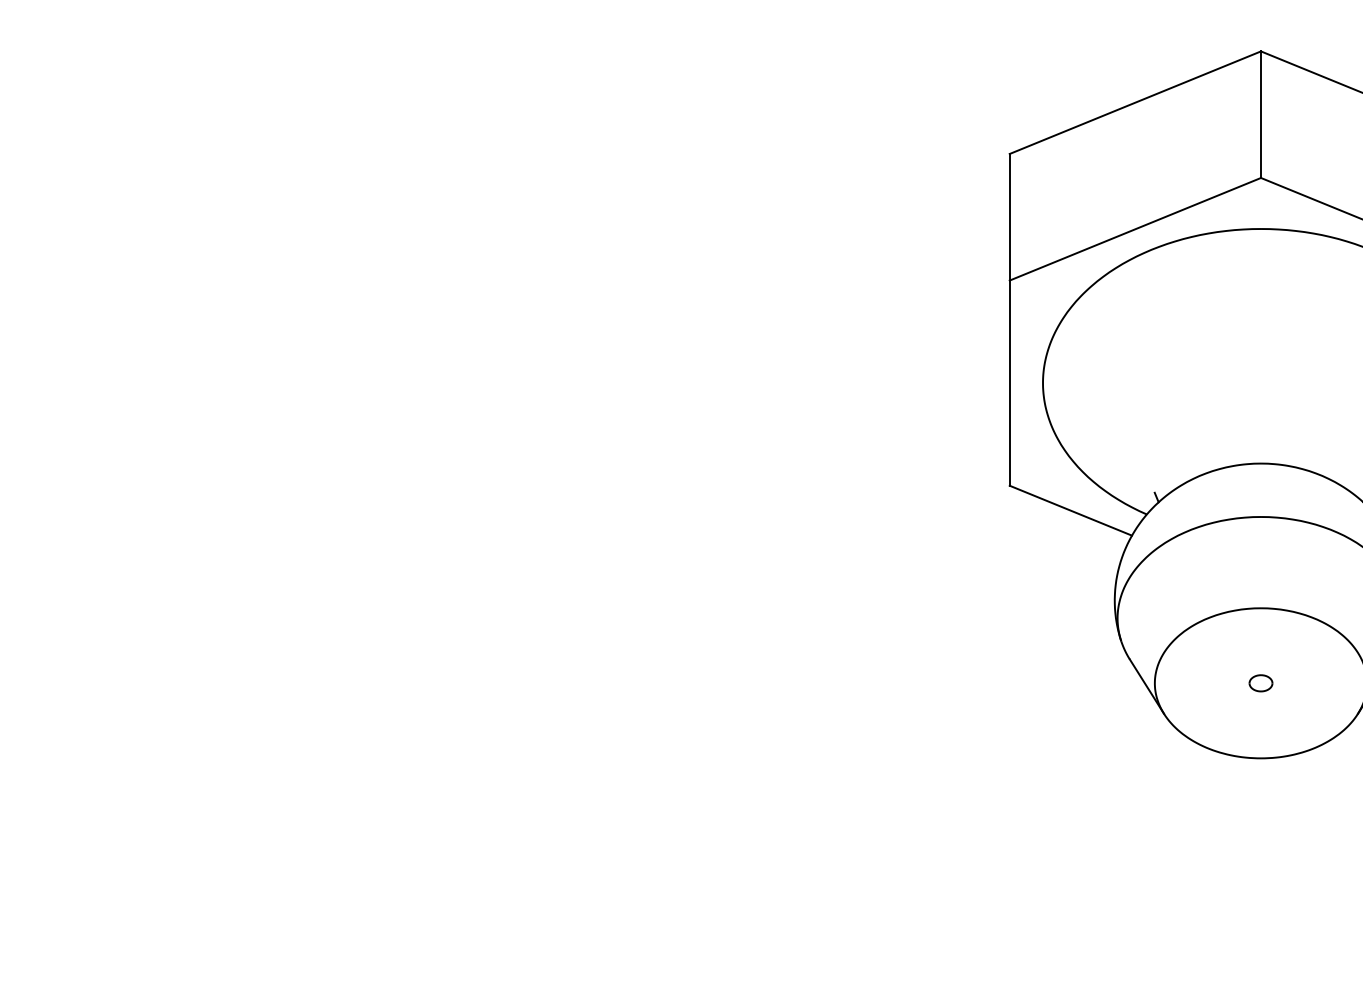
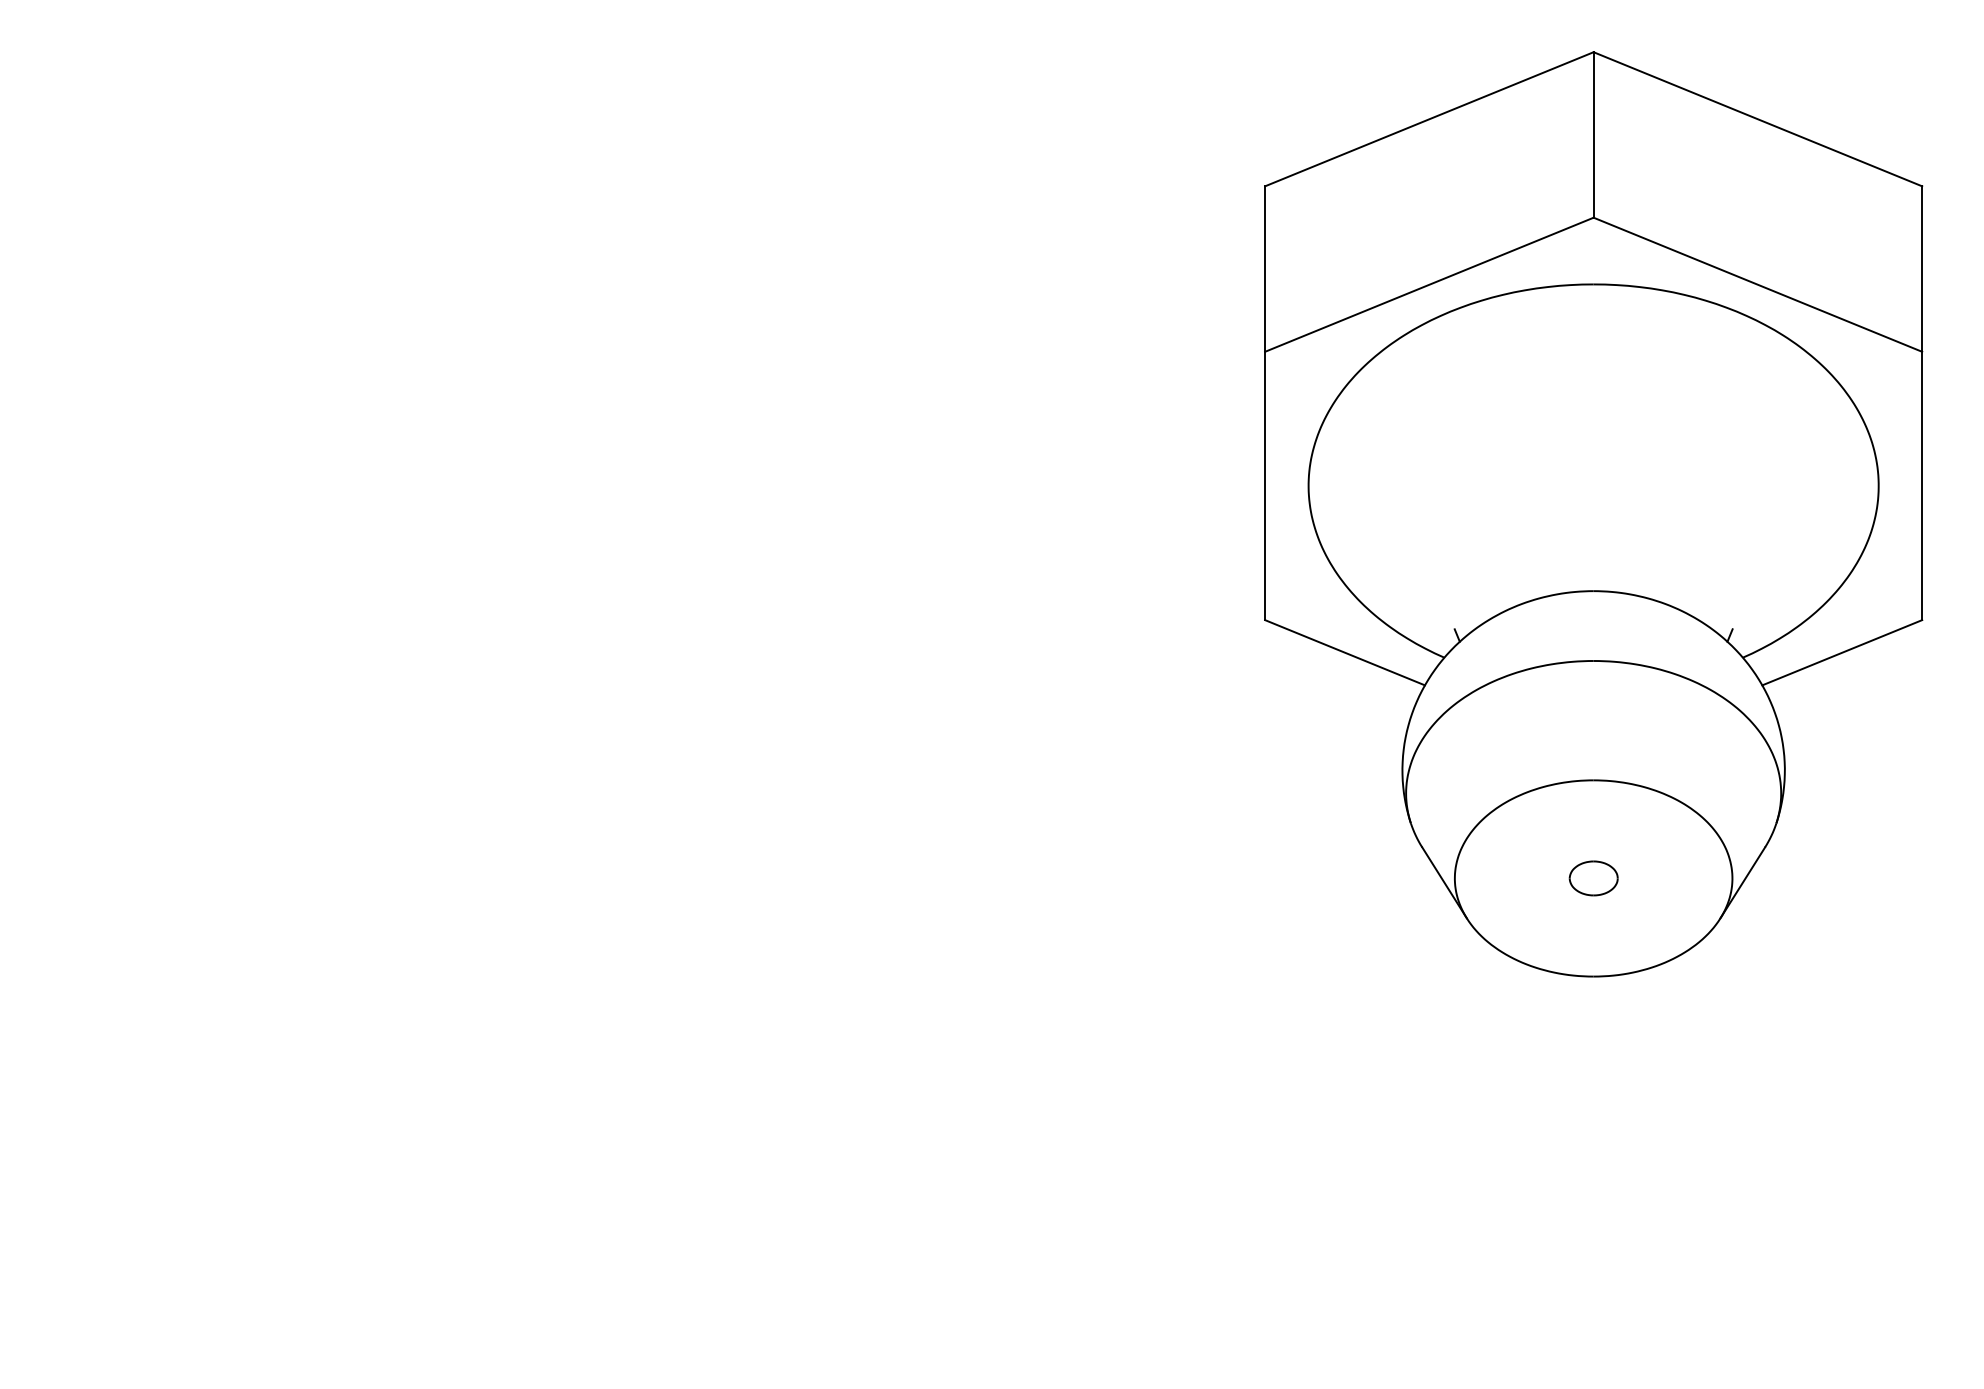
part: (1260, 683) -> (1593, 878), size x1.6

